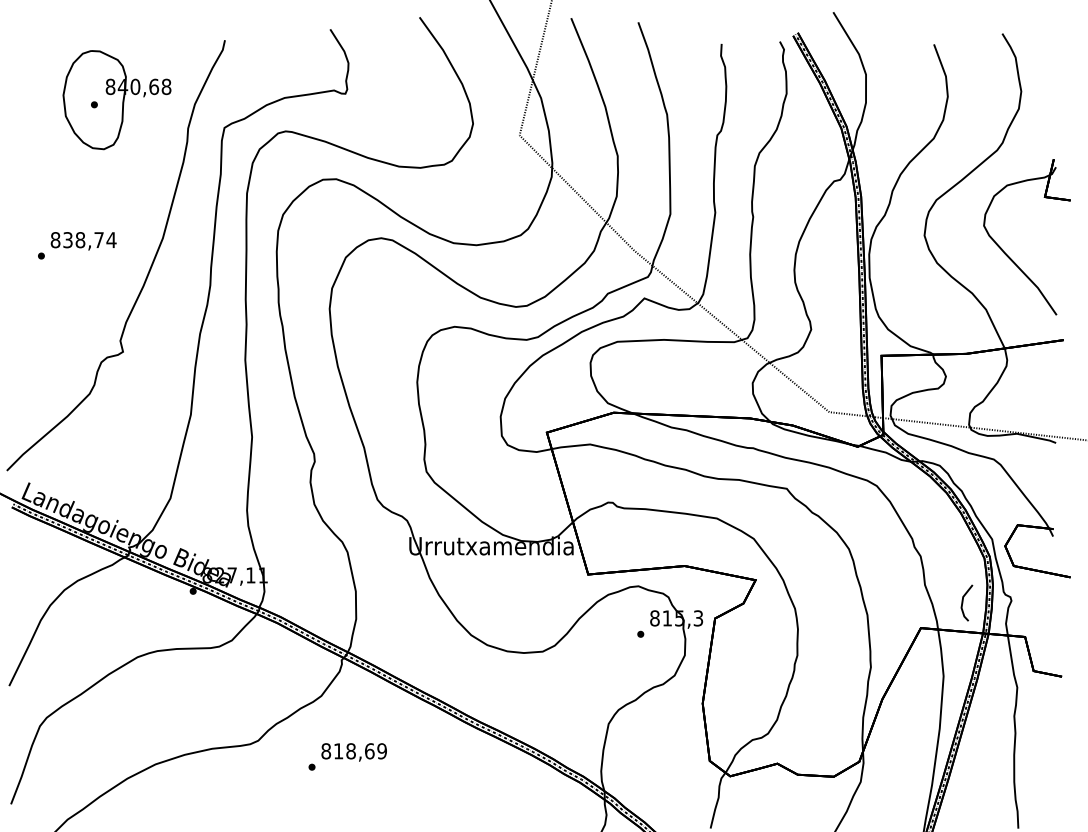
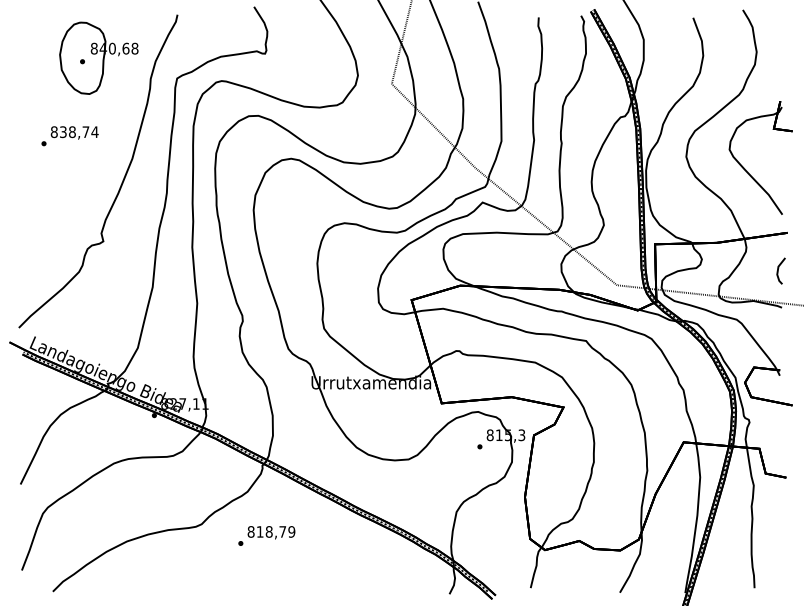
text: (76, 246) -> (69, 136), moved
line: (963, 602) -> (778, 270), moved
text: (369, 750) -> (282, 531), 818,69 -> 818,79

